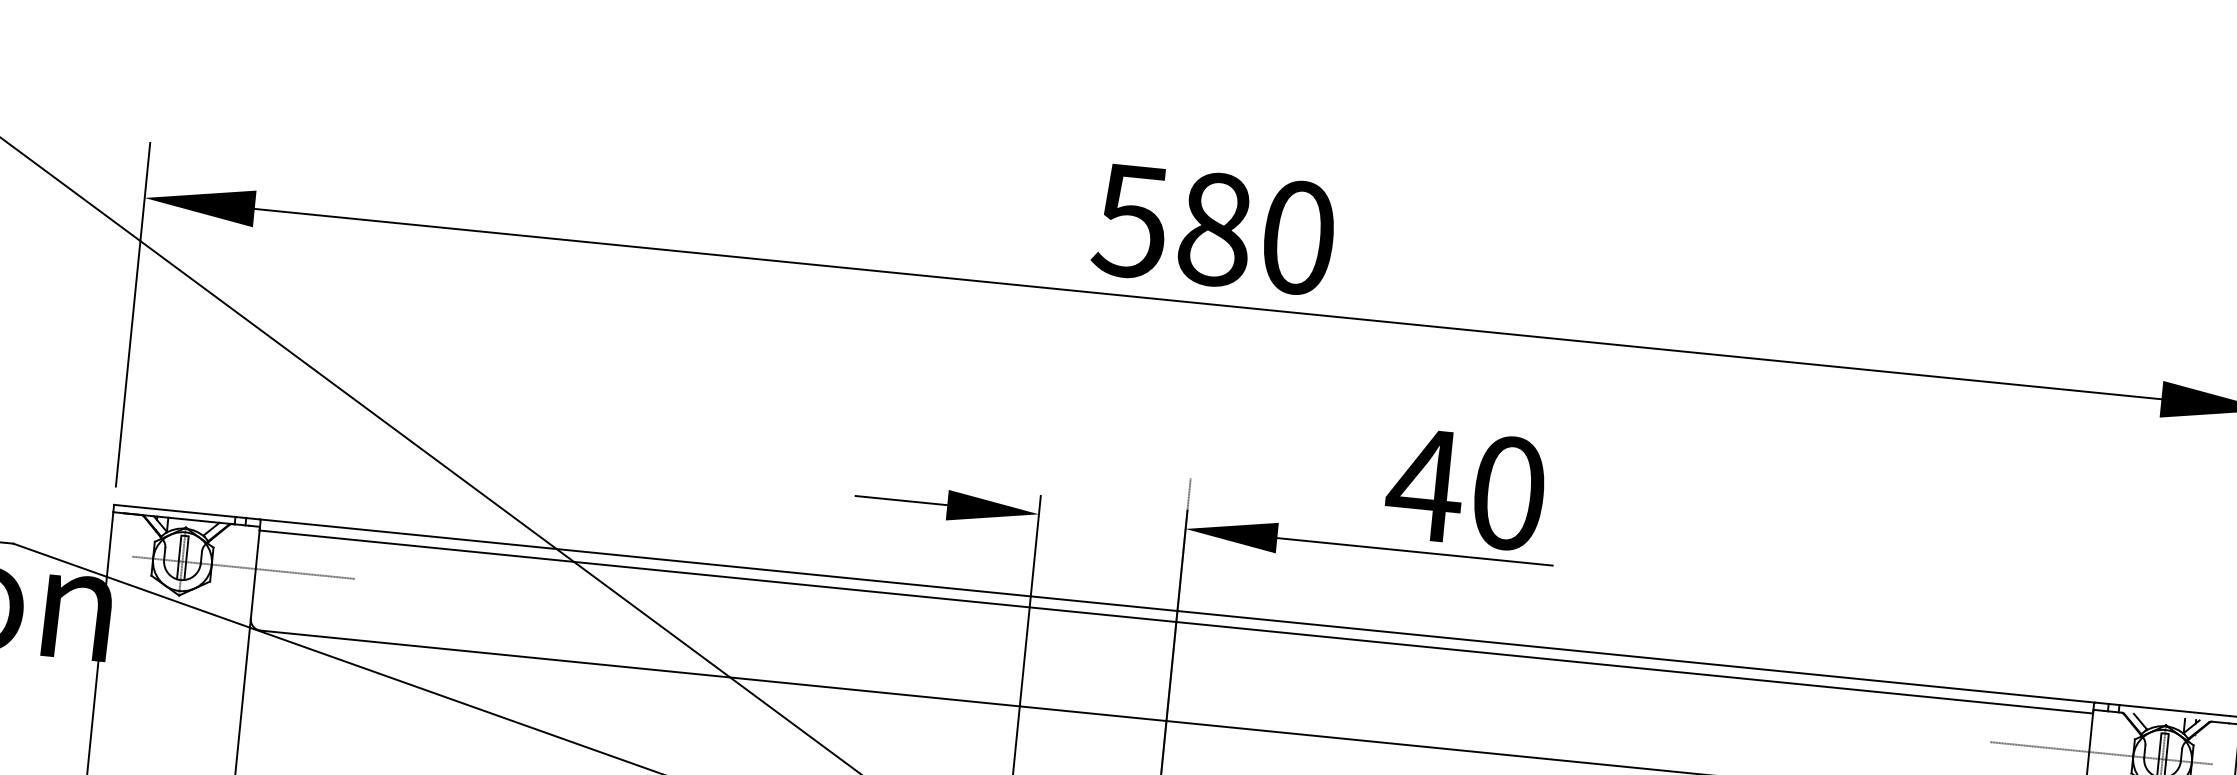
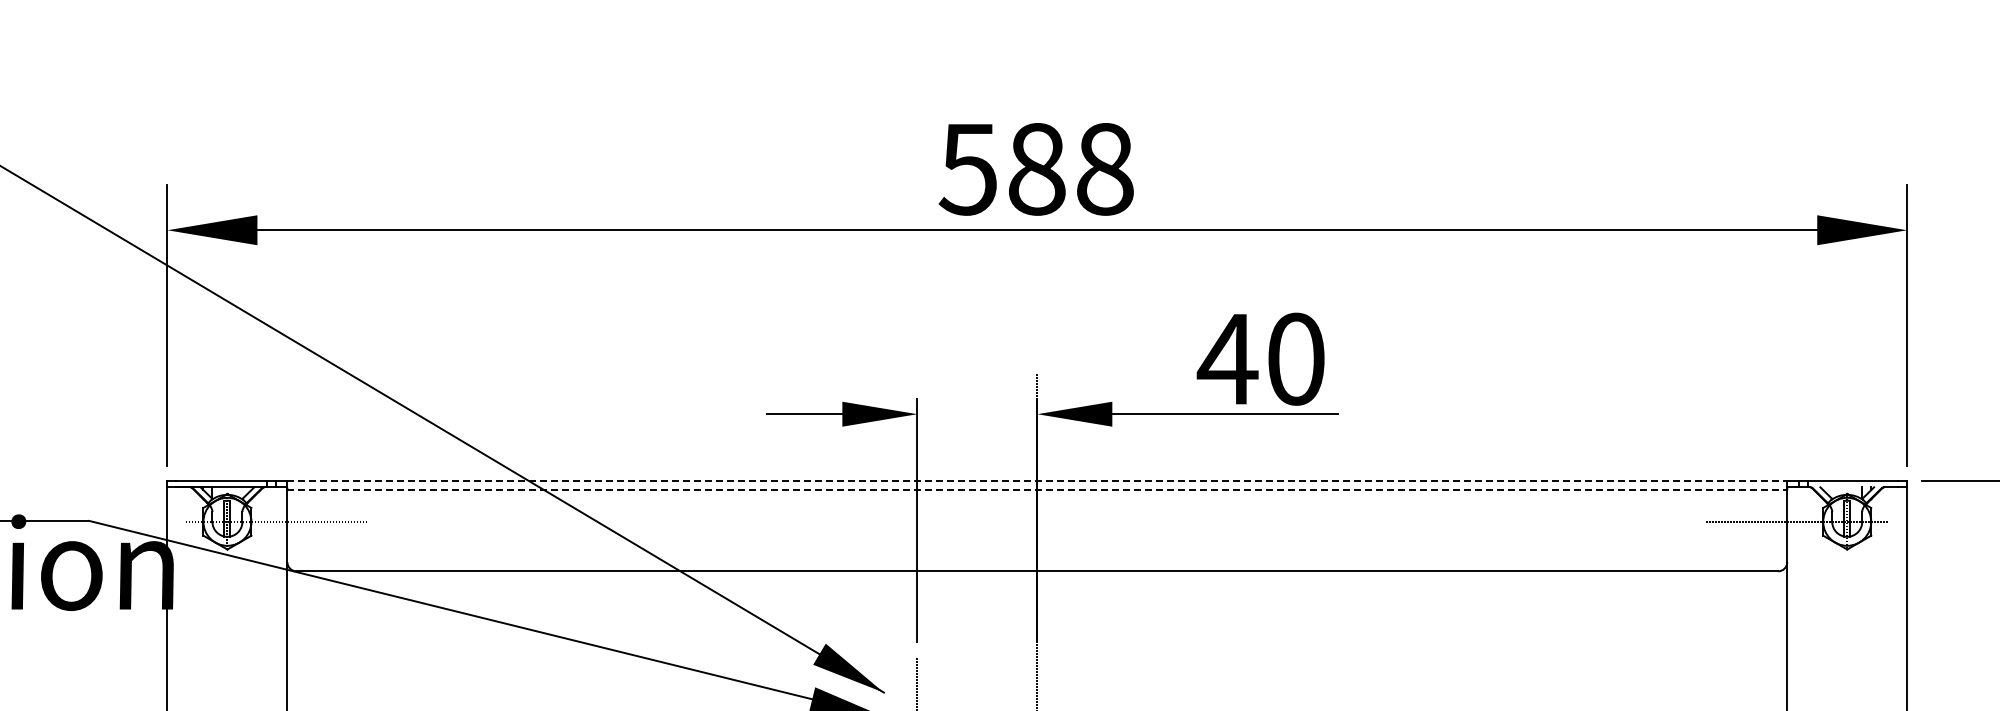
text: (1298, 236) -> (1105, 168), 580 -> 588
line: (1177, 611) -> (1037, 481), solid -> dashed
line: (1176, 622) -> (1037, 490), solid -> dashed

